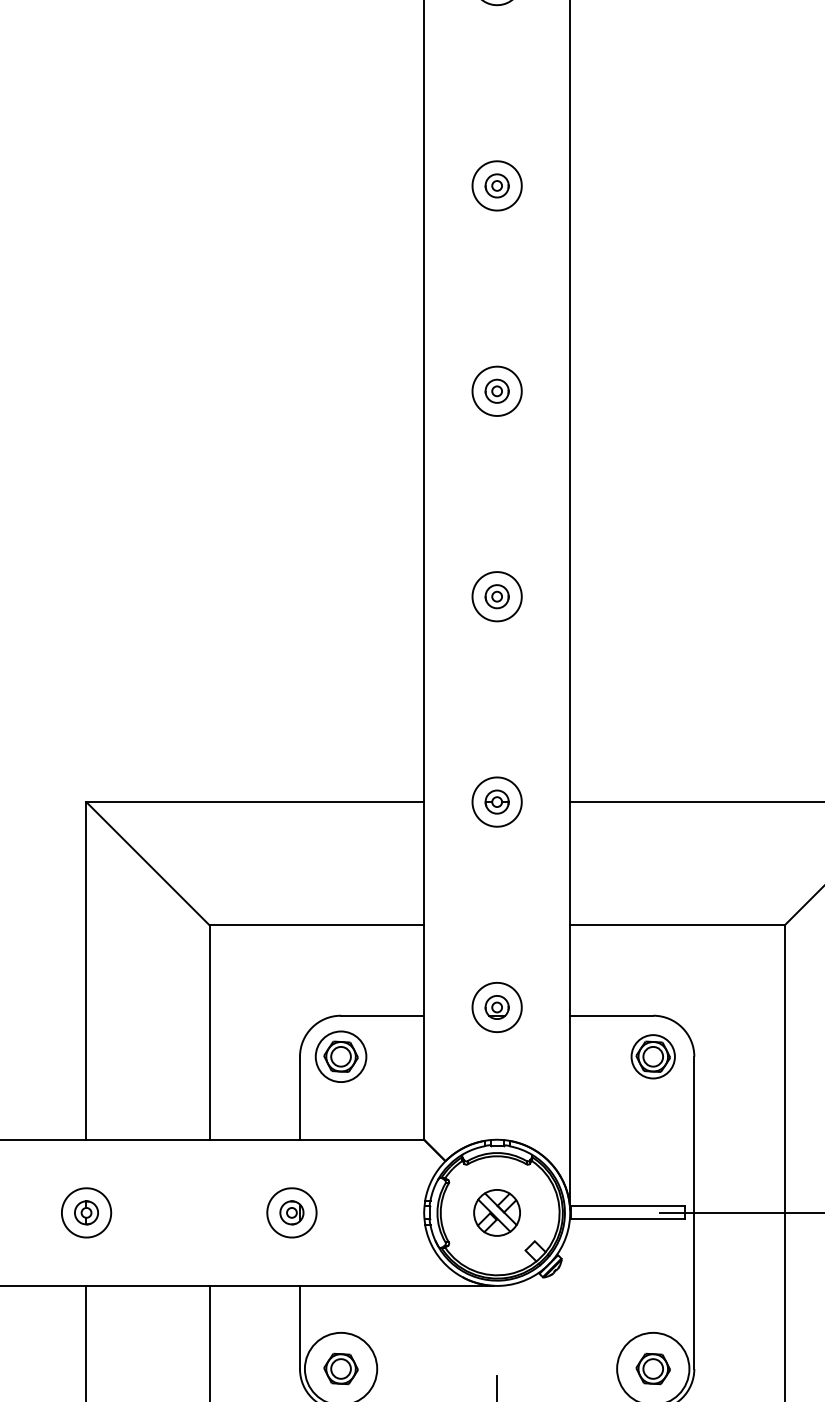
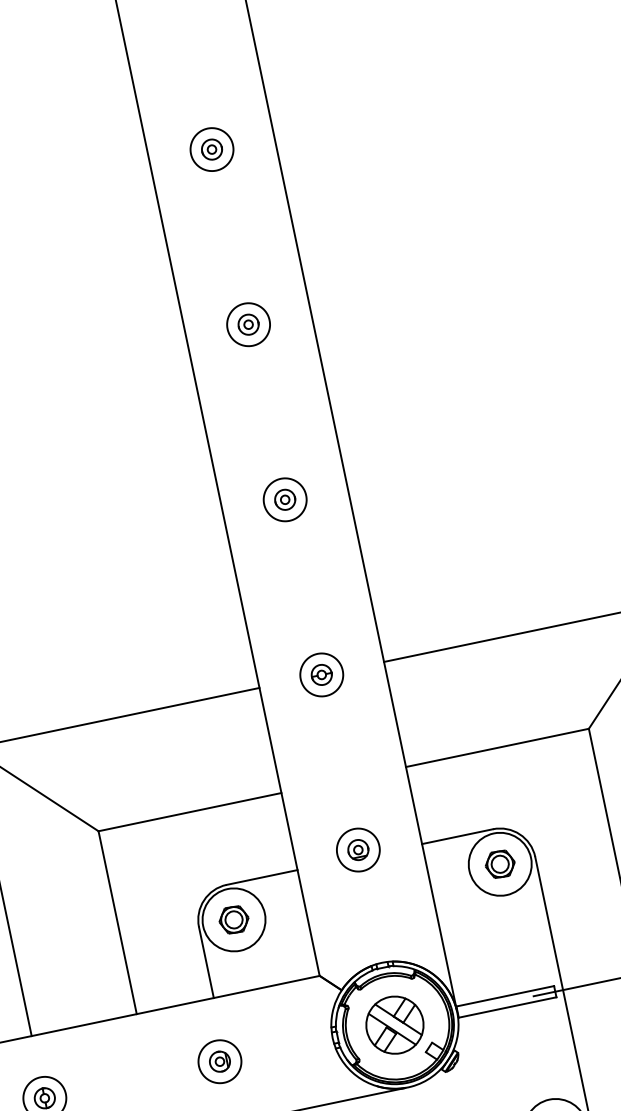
circle: (340, 1056) -> (233, 919), size x1.43
circle: (653, 1056) -> (500, 864), size x1.67
part: (496, 1212) -> (394, 1024), size x1.43

